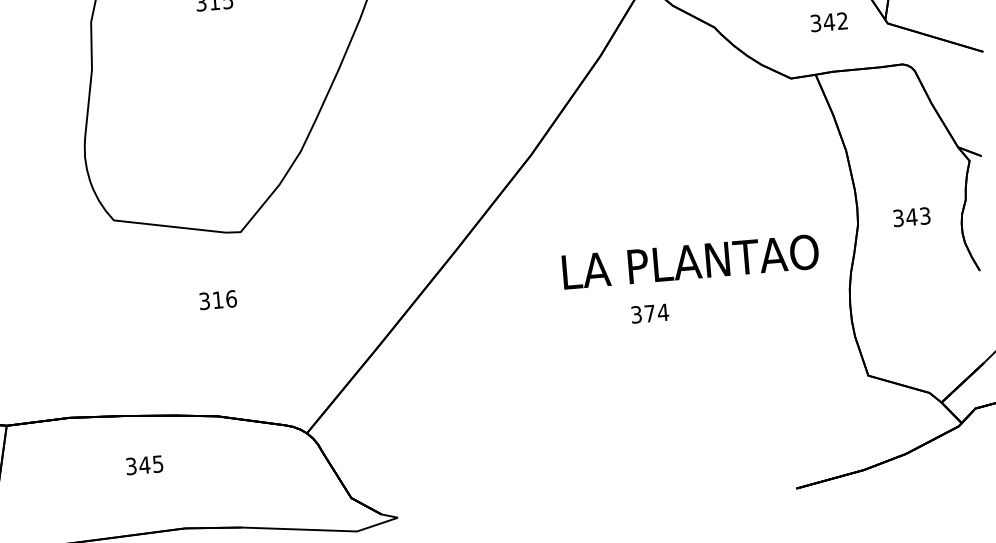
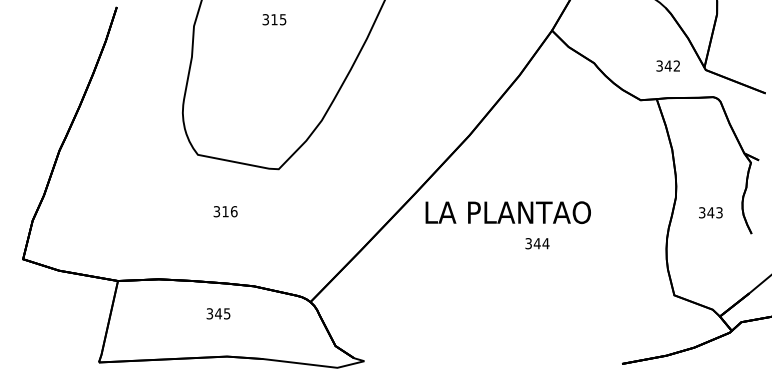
text: (911, 216) -> (710, 212), moved
text: (689, 261) -> (507, 212), moved
text: (217, 299) -> (225, 211), moved
text: (648, 313) -> (536, 243), 374 -> 344
text: (144, 464) -> (218, 313), moved

